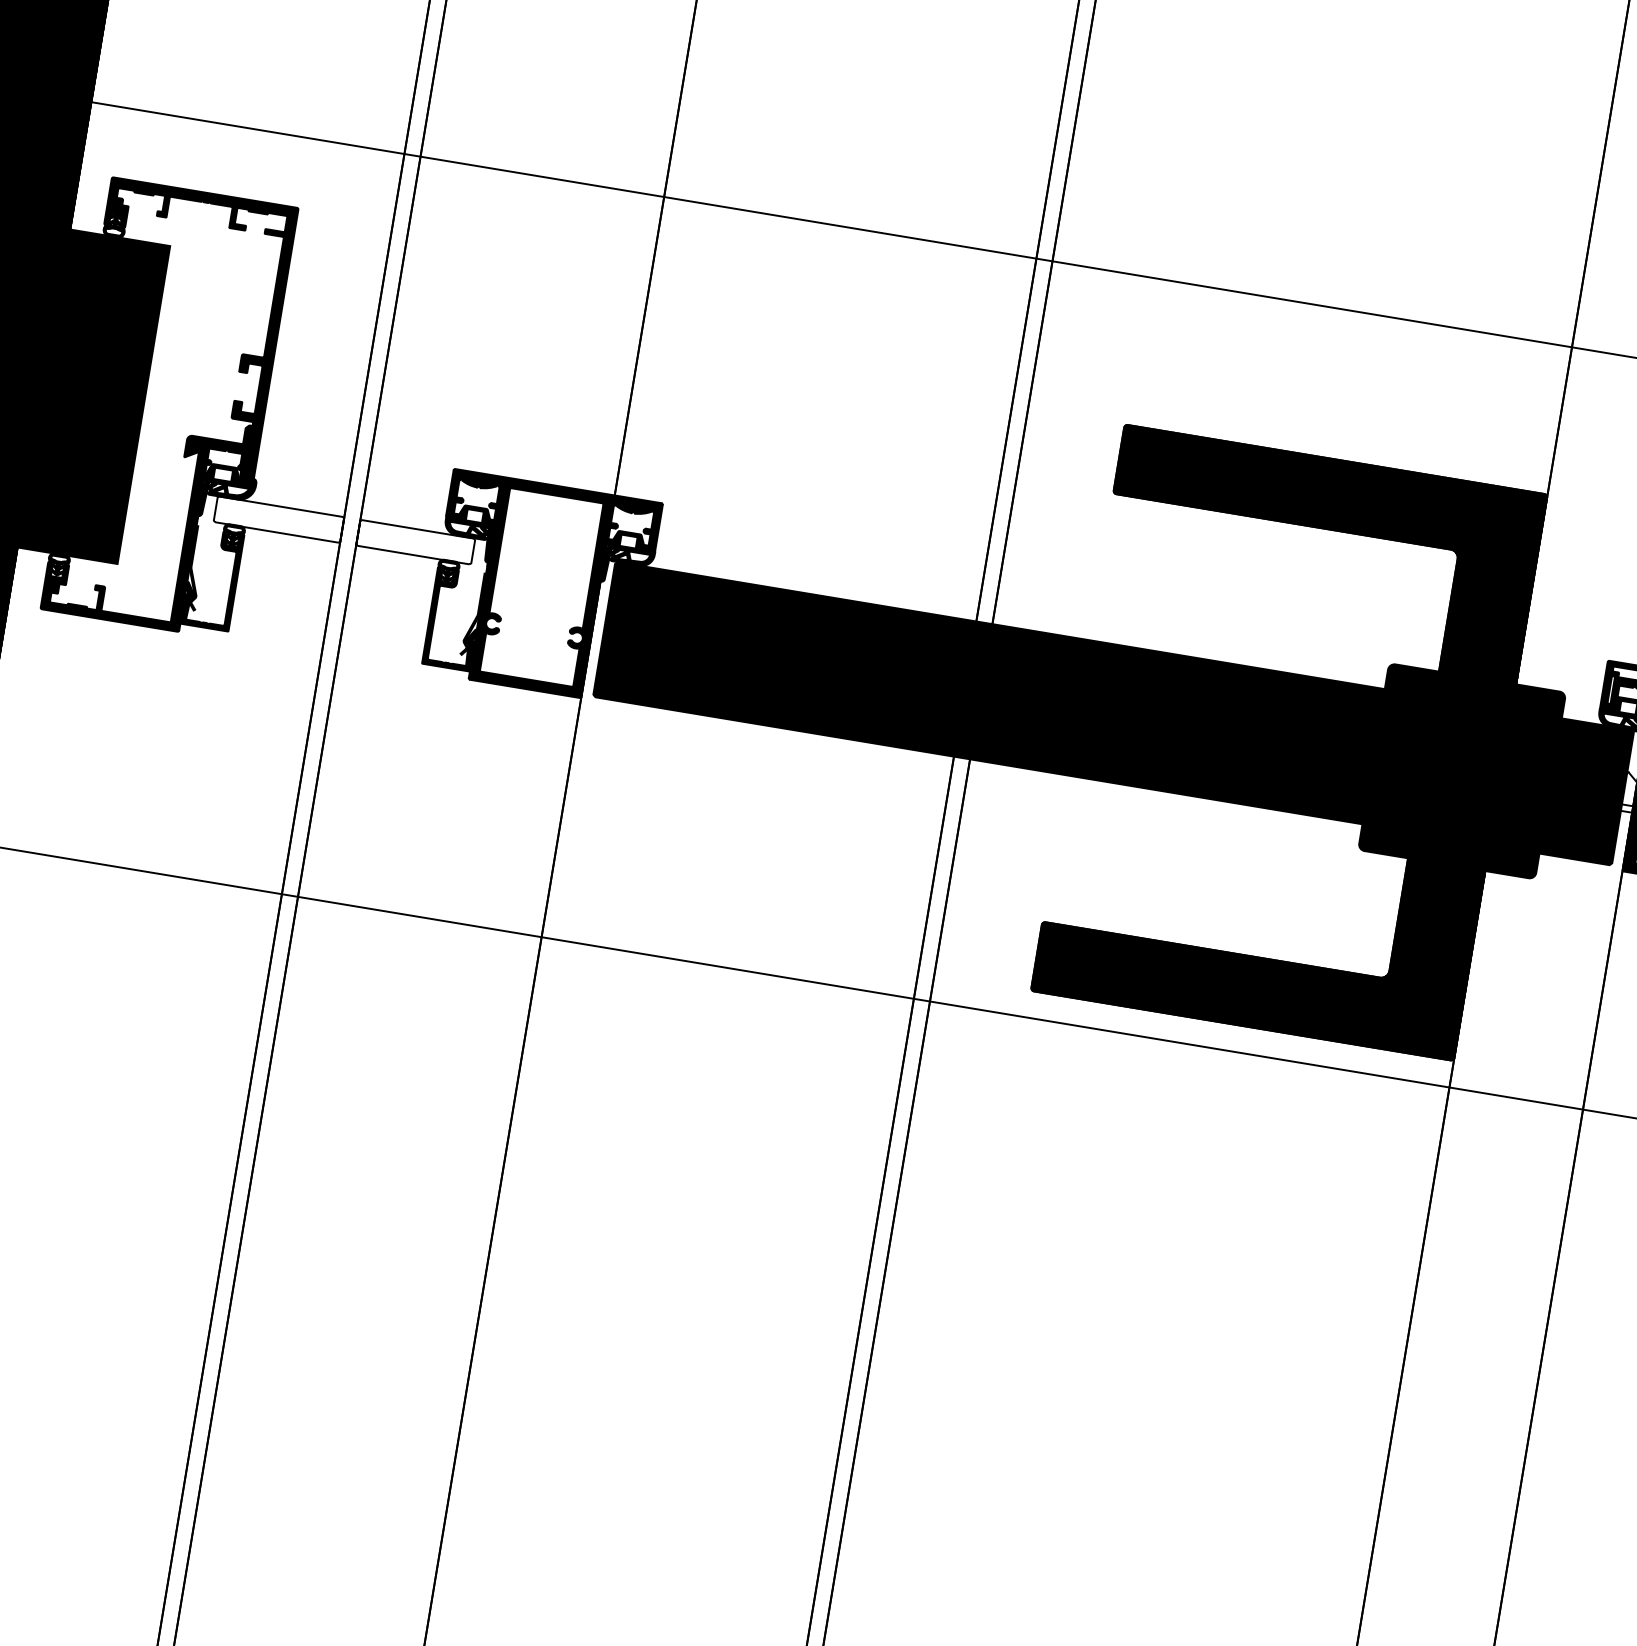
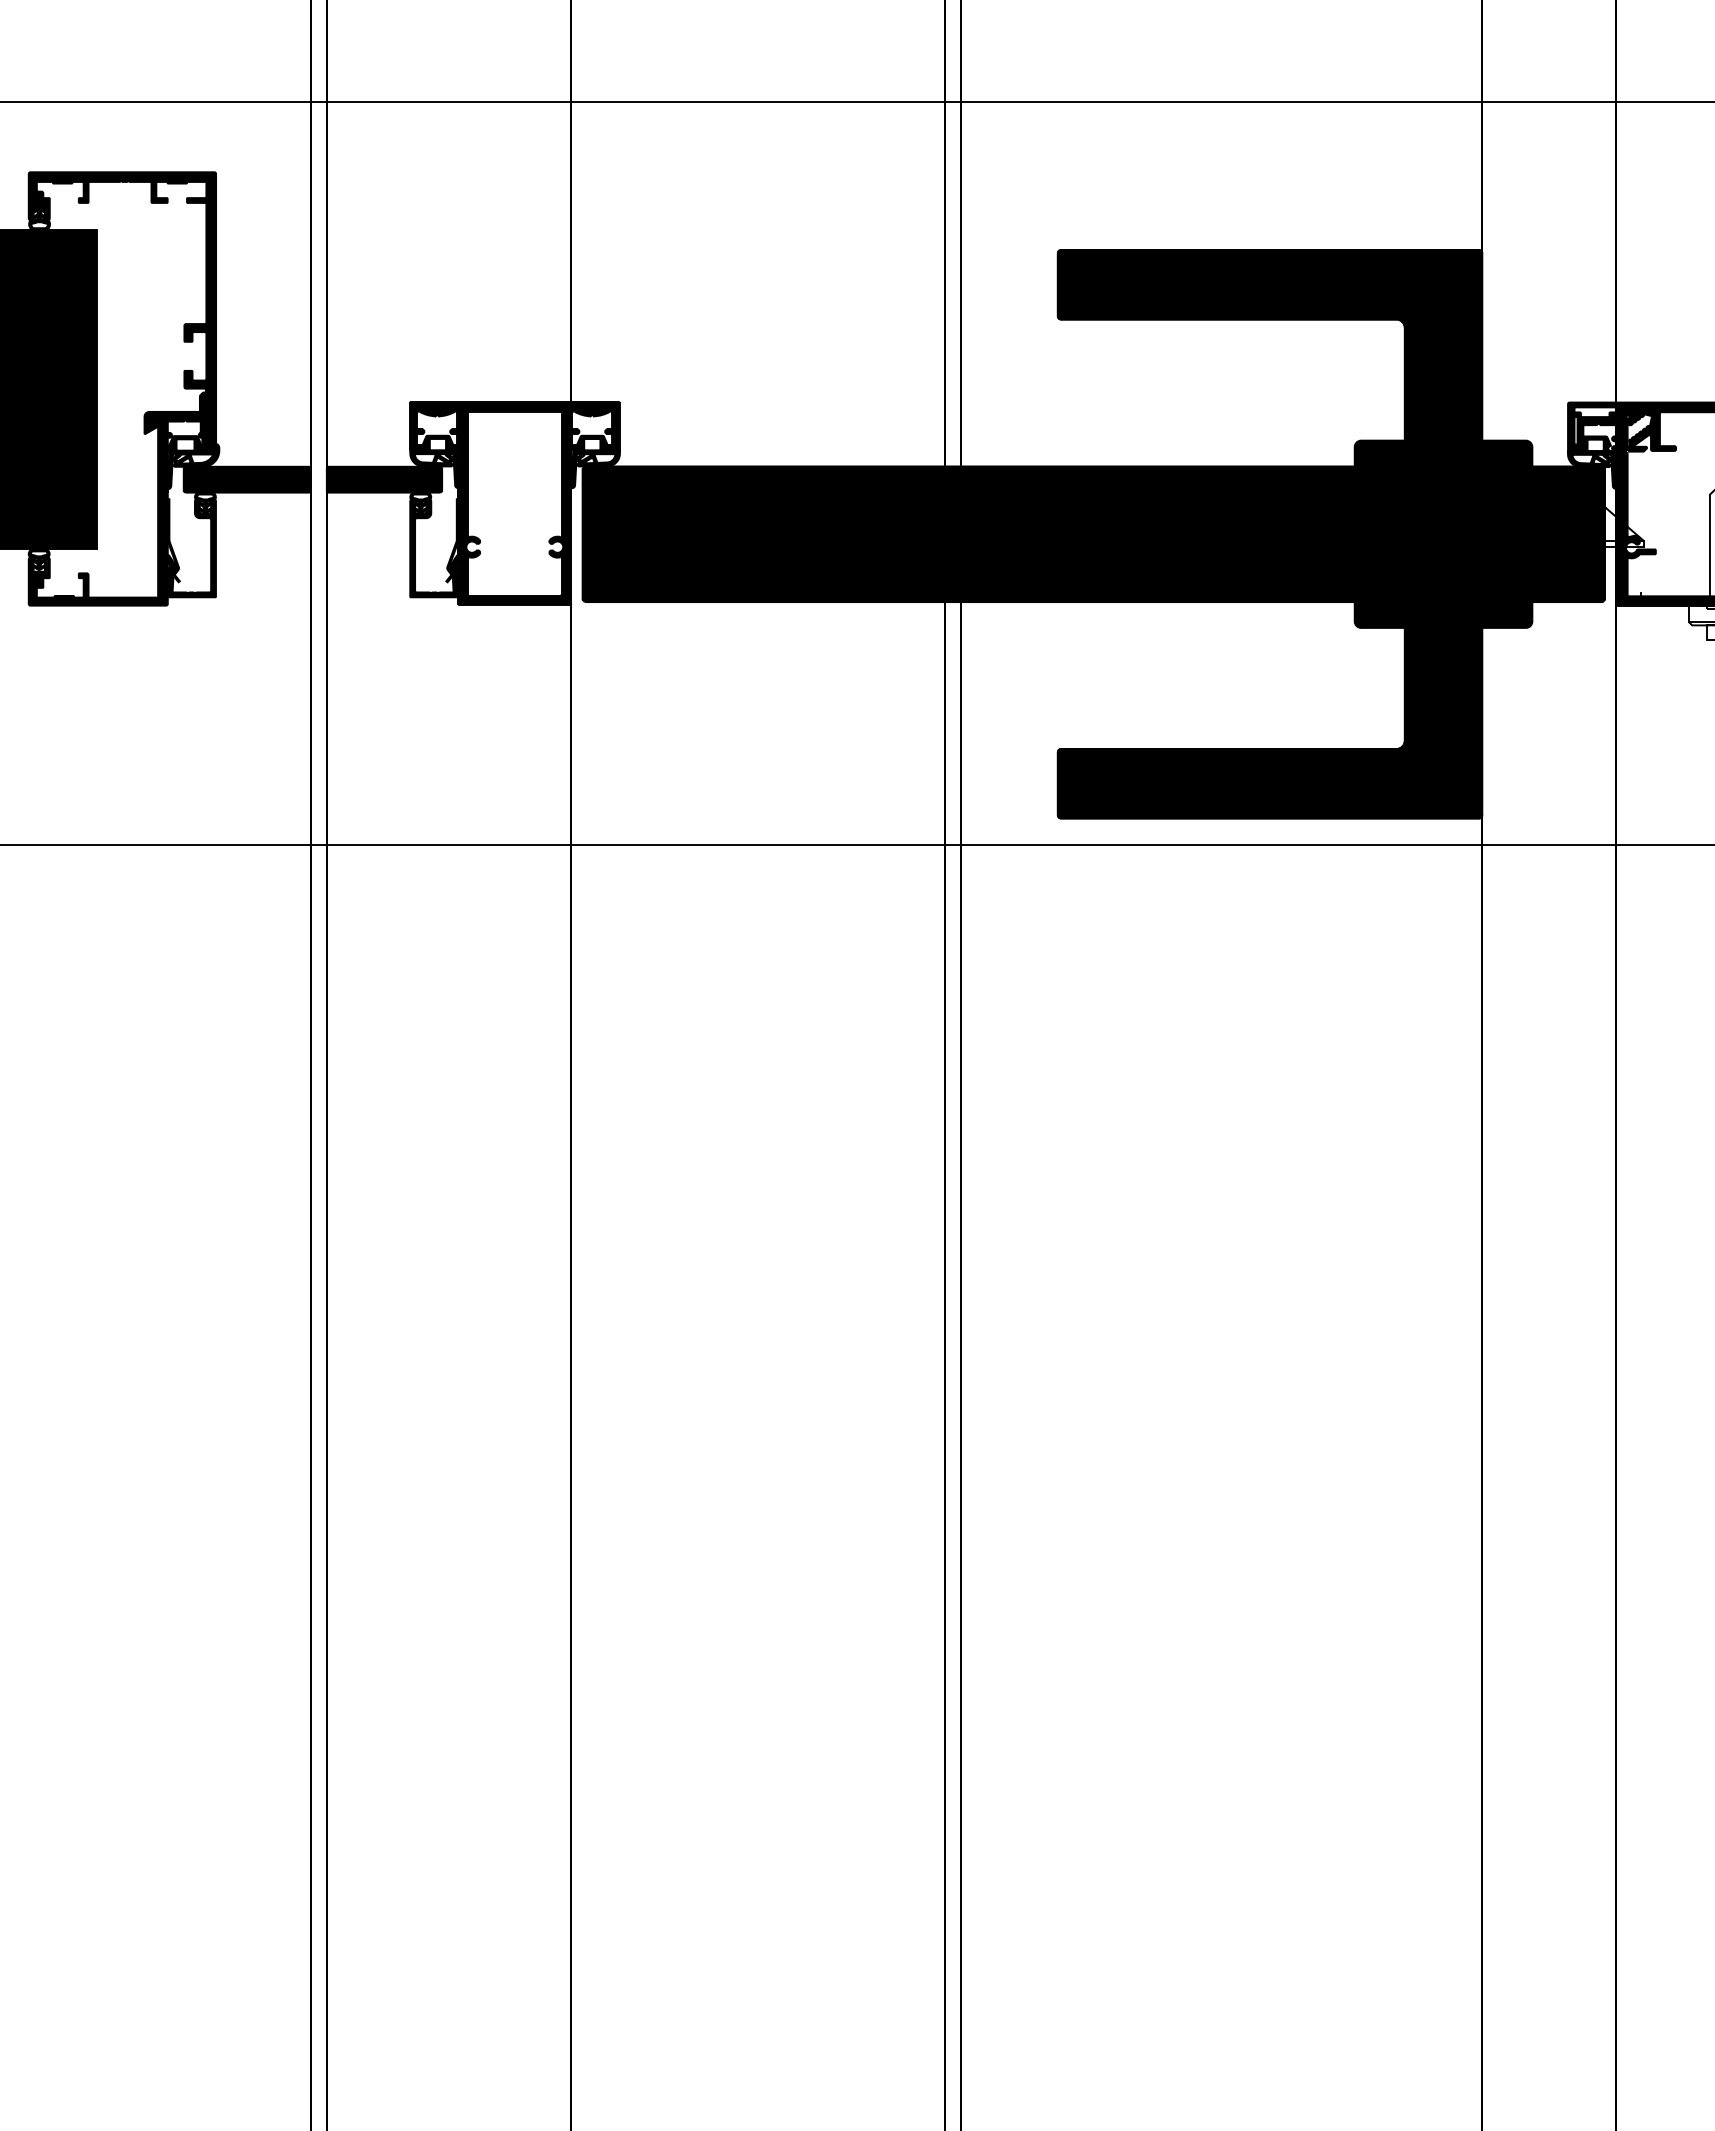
fill: (278, 519) -> (246, 479), added
fill: (415, 542) -> (384, 479), added

